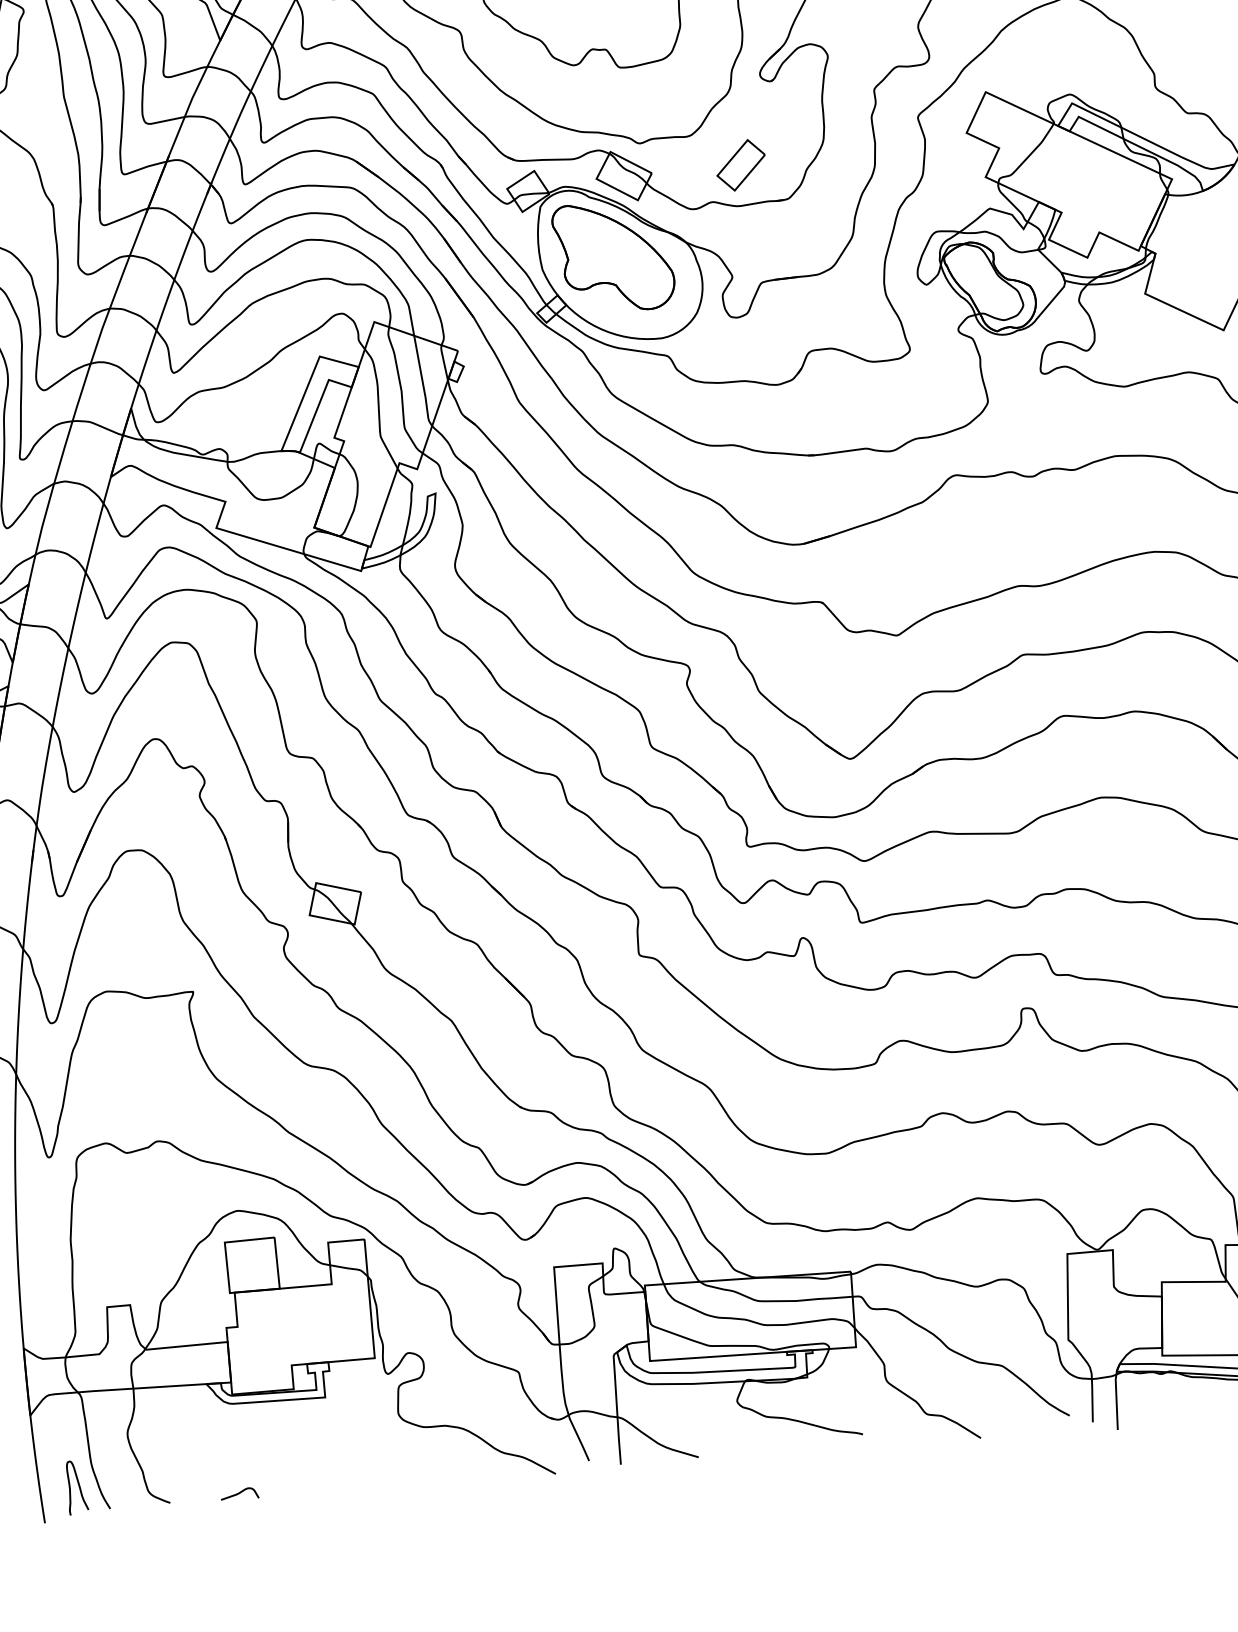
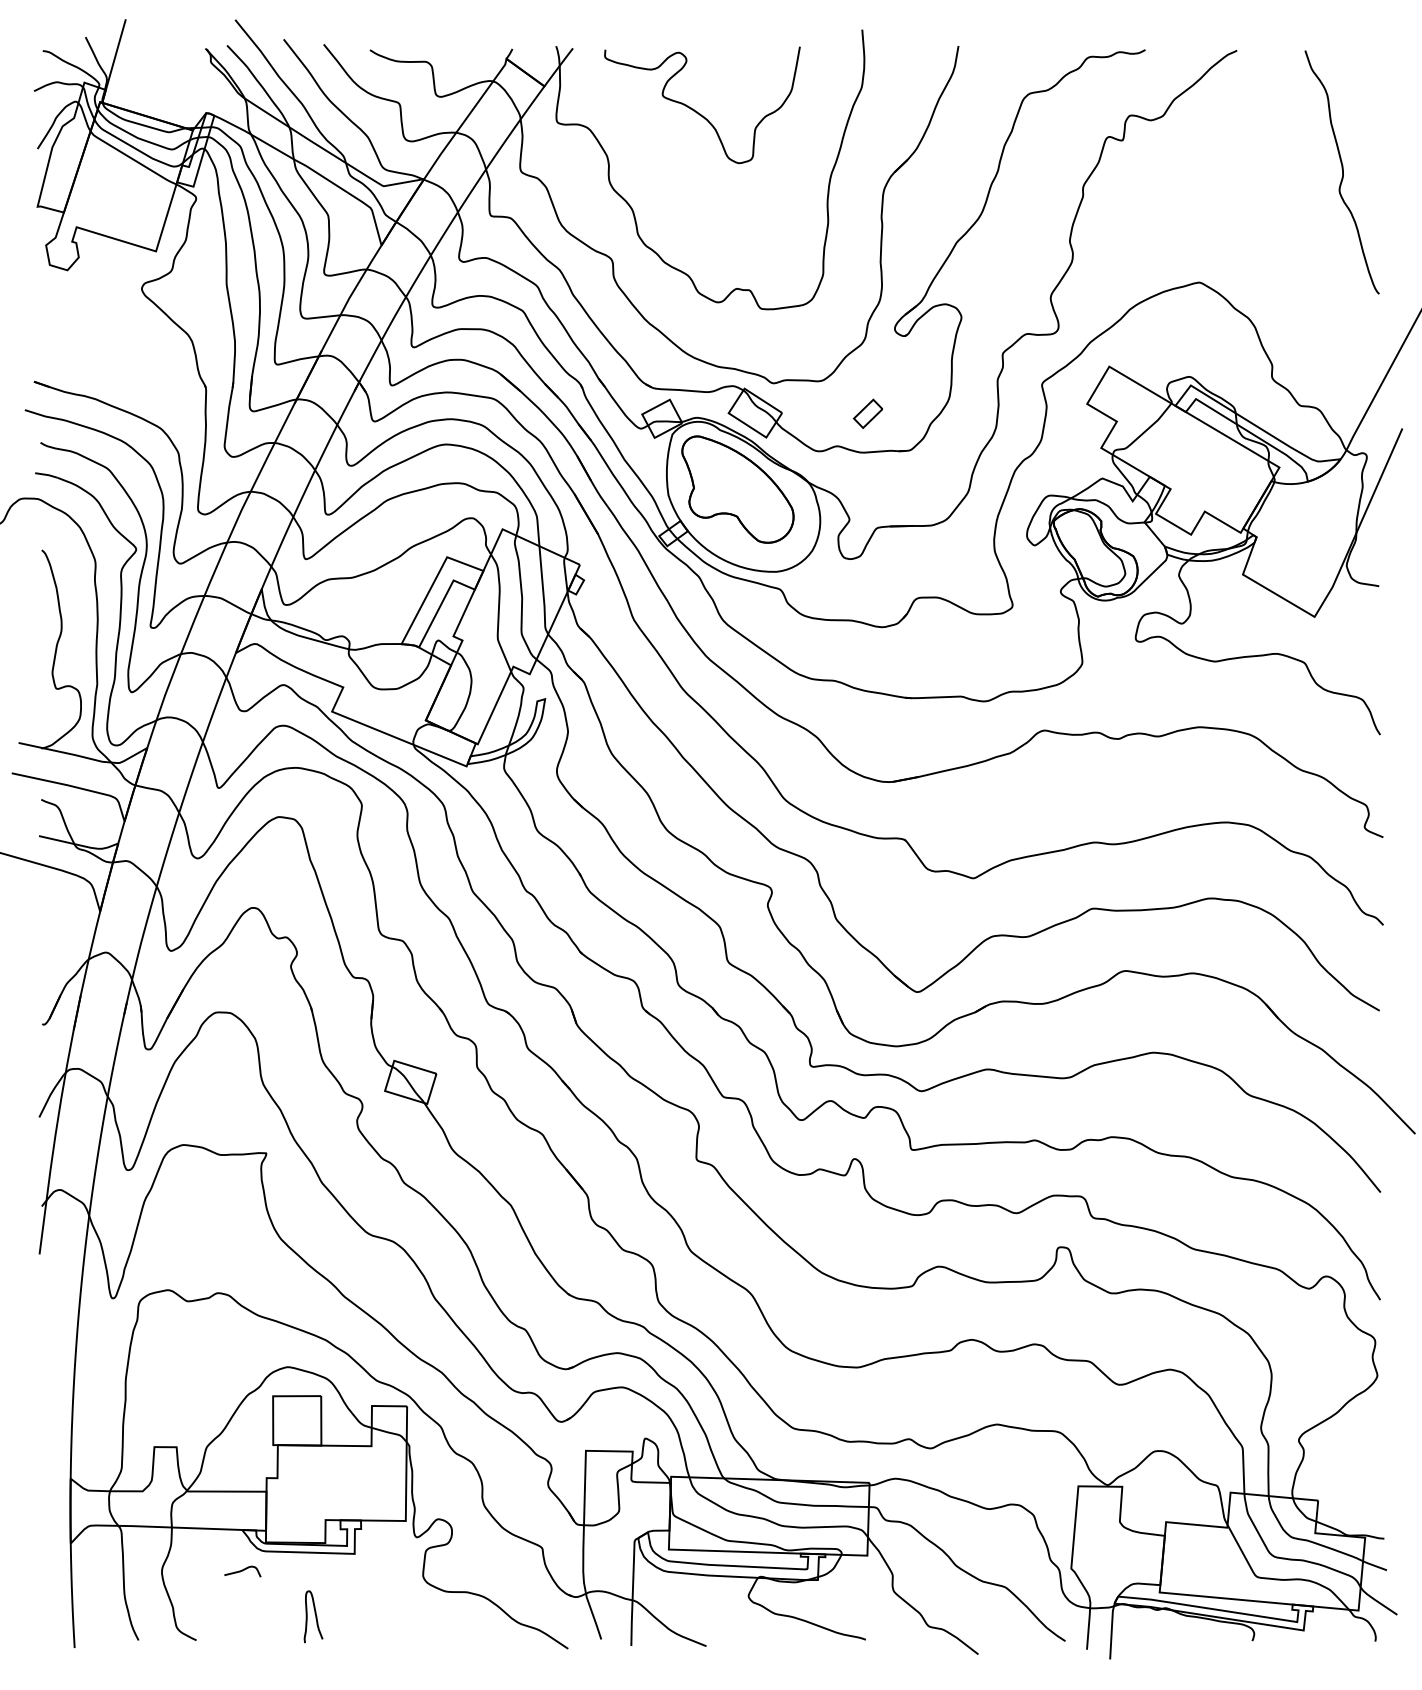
part: (740, 165) -> (867, 413), size x0.6
curve: (78, 1486) -> (315, 1616), moved
curve: (239, 1494) -> (242, 1571), moved

